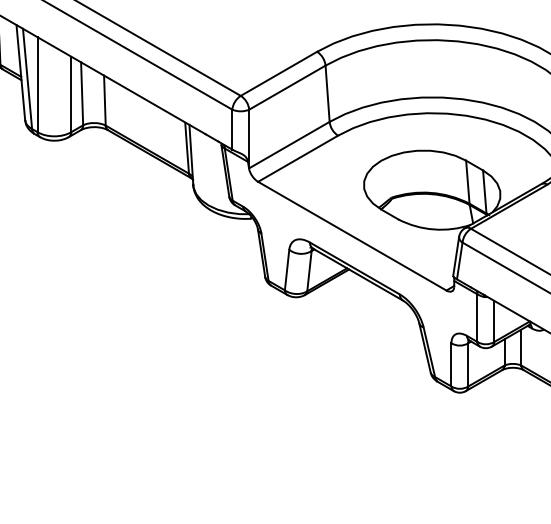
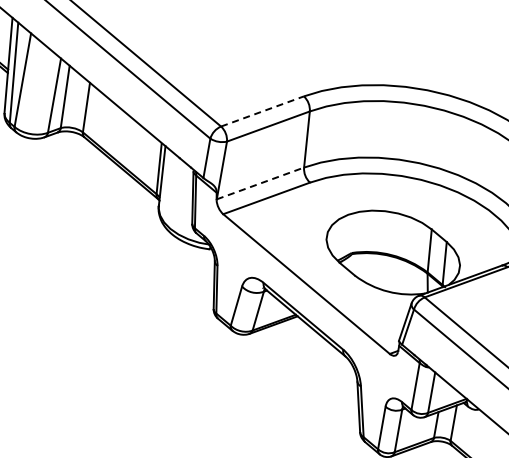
line: (279, 73) -> (263, 111), solid -> dashed
line: (289, 144) -> (260, 182), solid -> dashed

